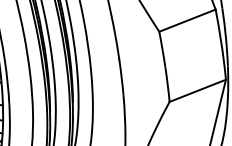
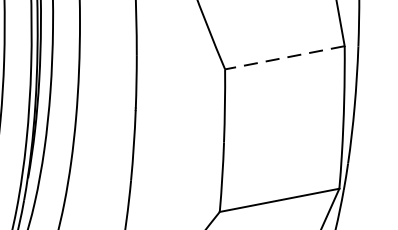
line: (187, 20) -> (285, 57), solid -> dashed

